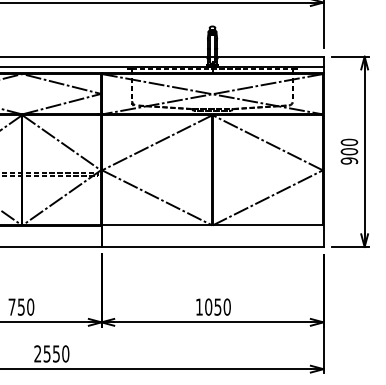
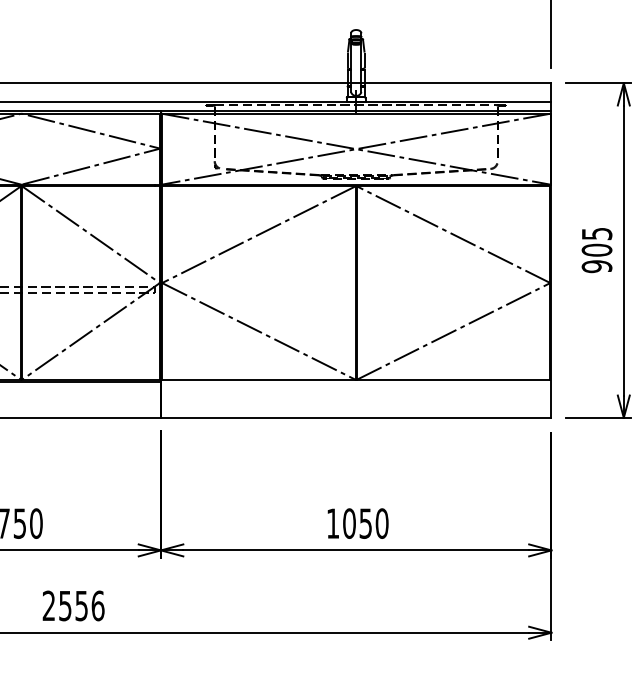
text: (349, 142) -> (597, 234), 900 -> 905
text: (65, 353) -> (97, 605), 2550 -> 2556

